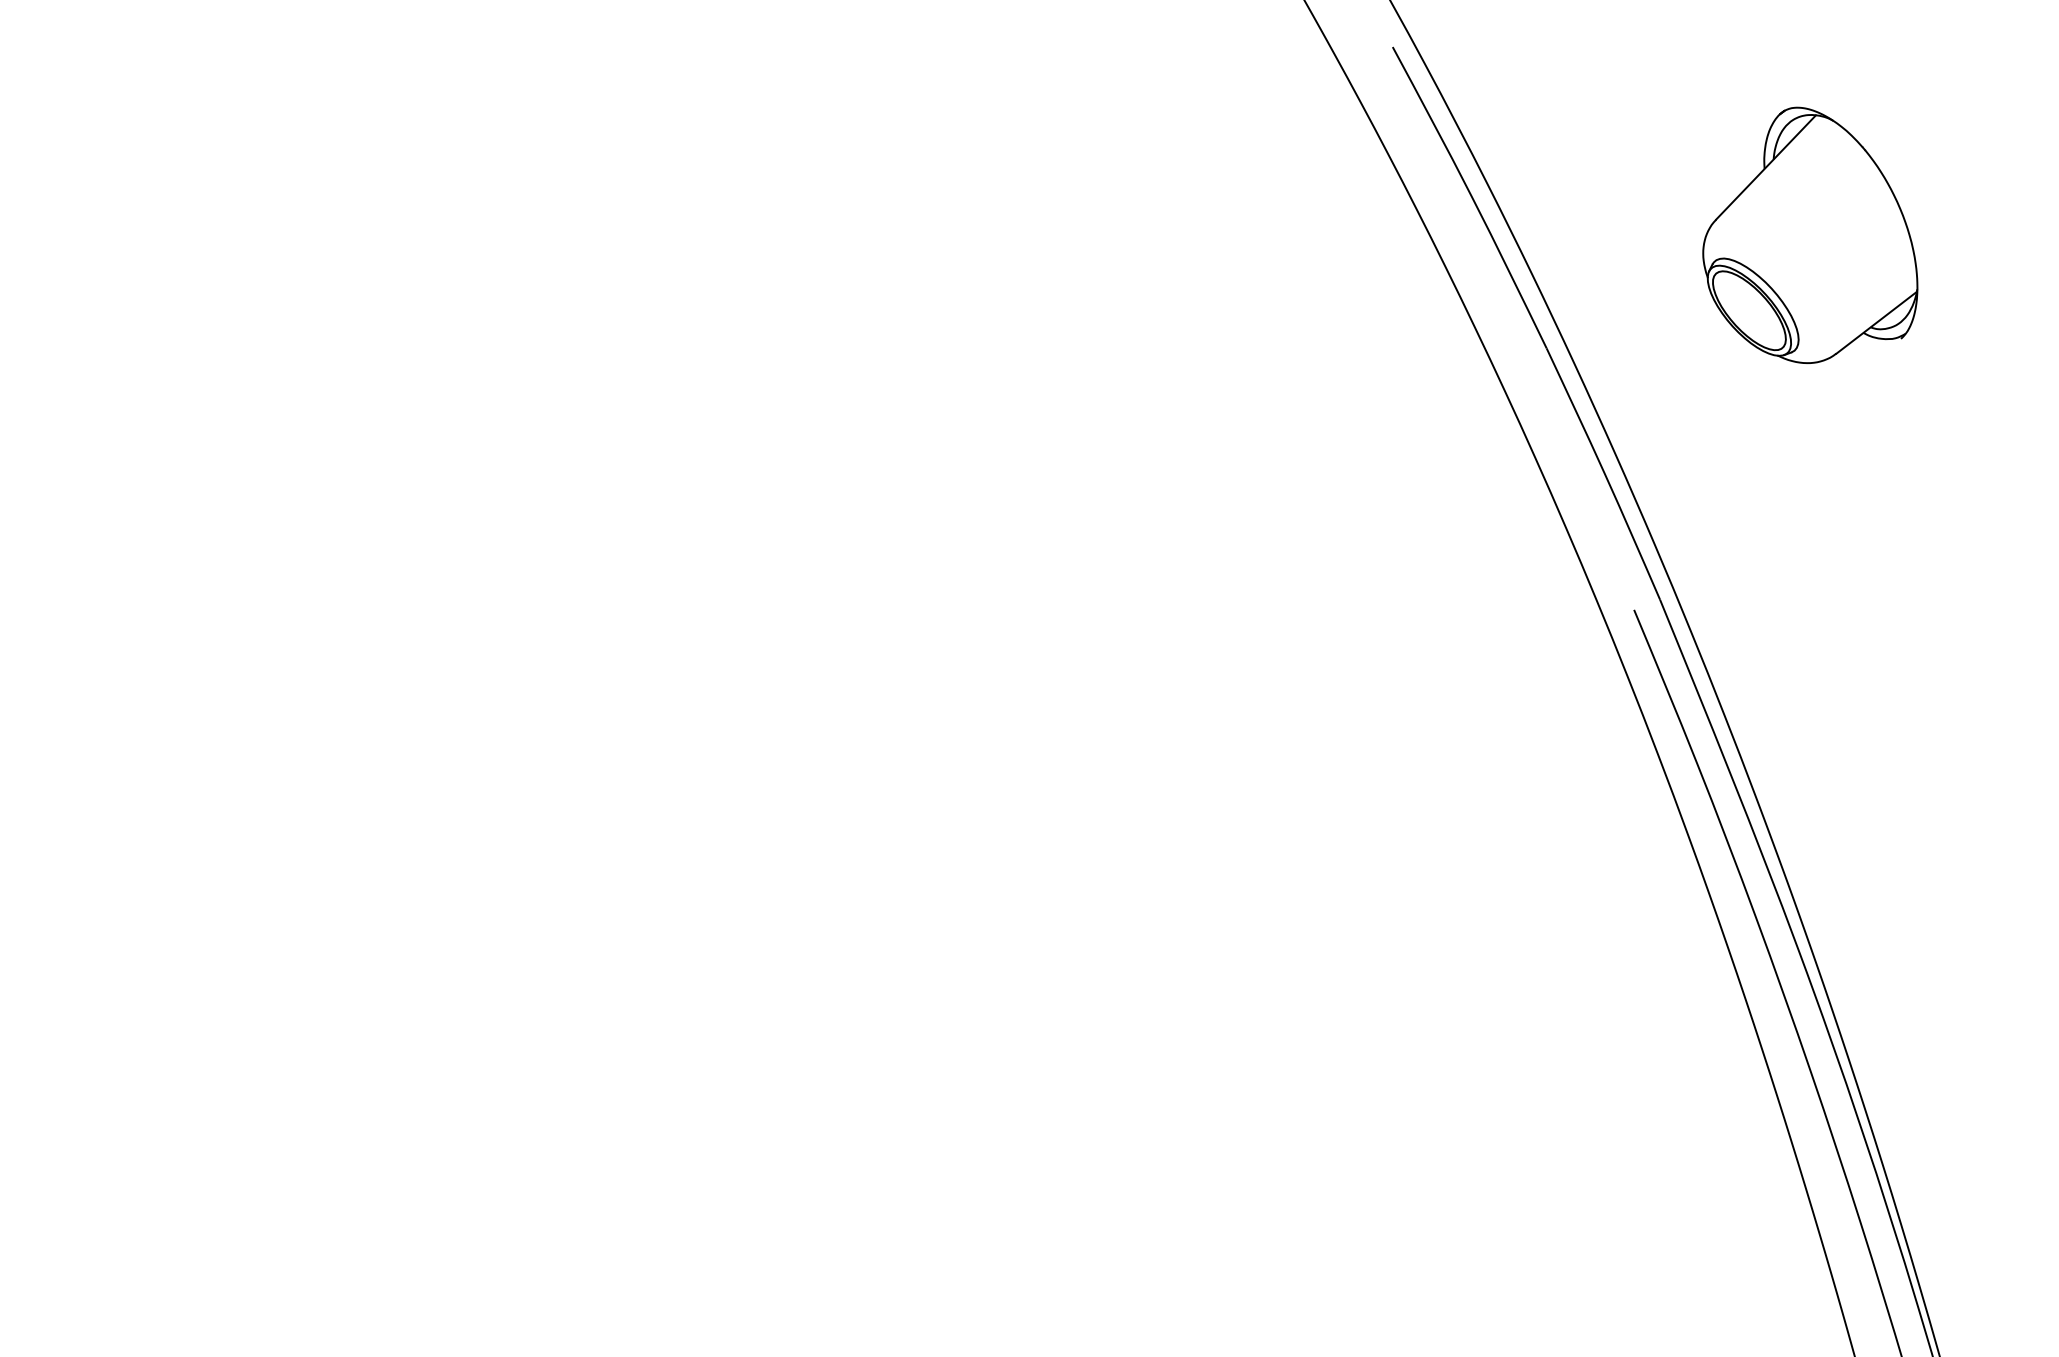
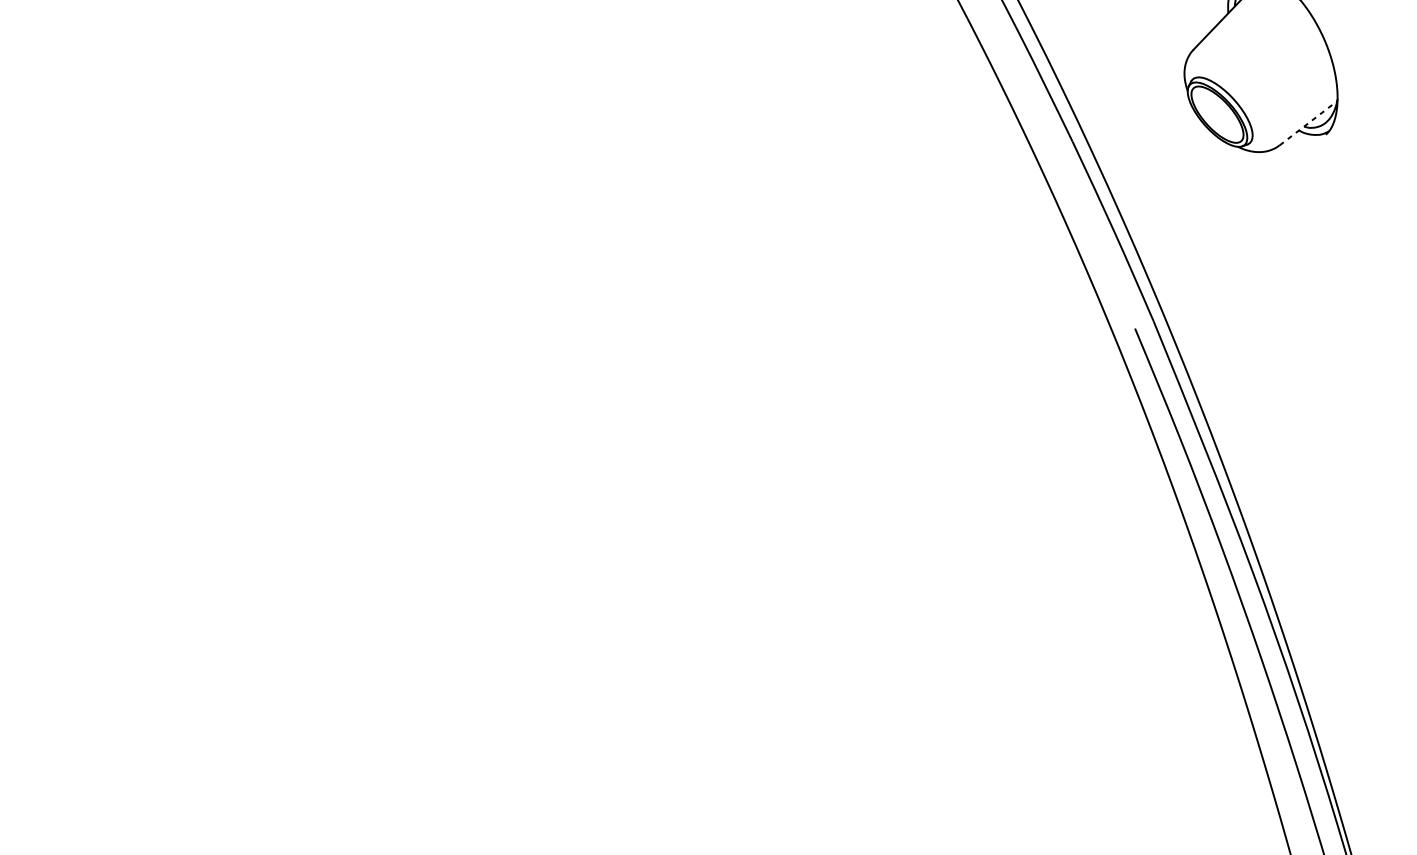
line: (1876, 322) -> (1308, 123), solid -> dashed

